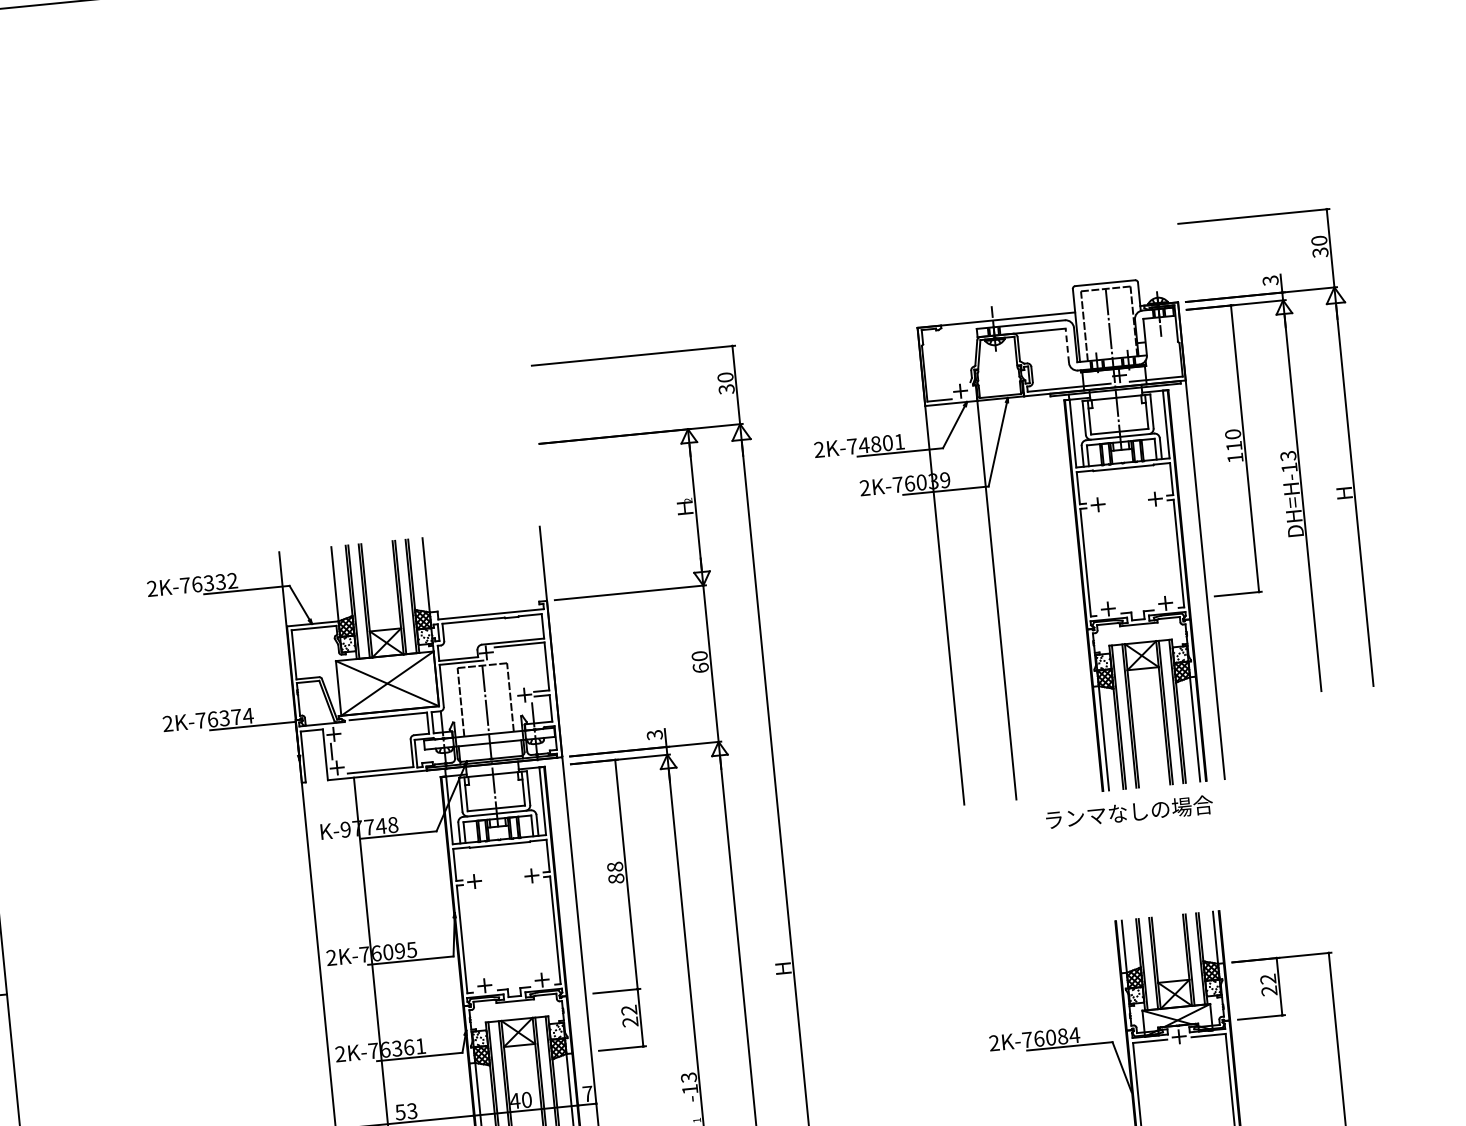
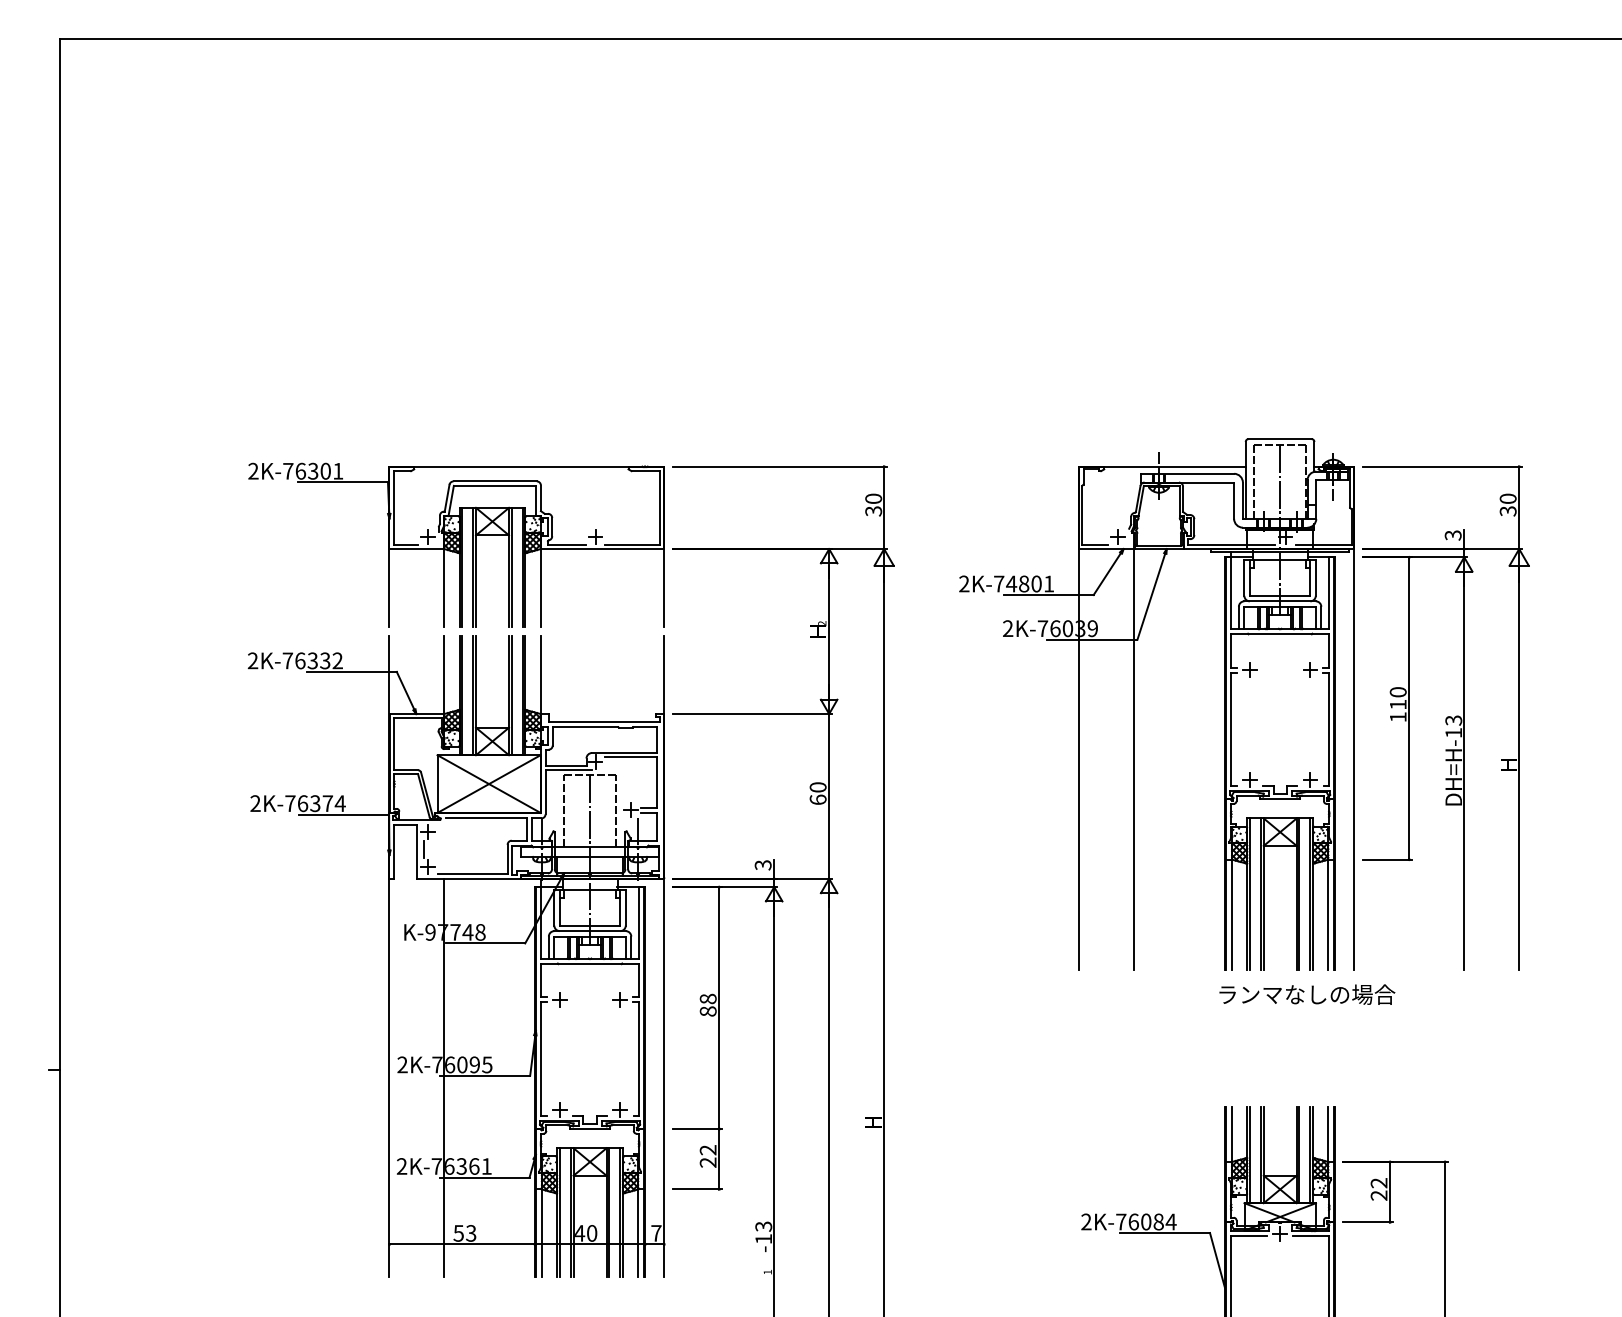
line: (1067, 345) -> (1234, 500), dashed -> solid
part: (1280, 453) -> (1445, 717), moved
part: (334, 459) -> (456, 544), added
text: (1129, 812) -> (1307, 994), moved

